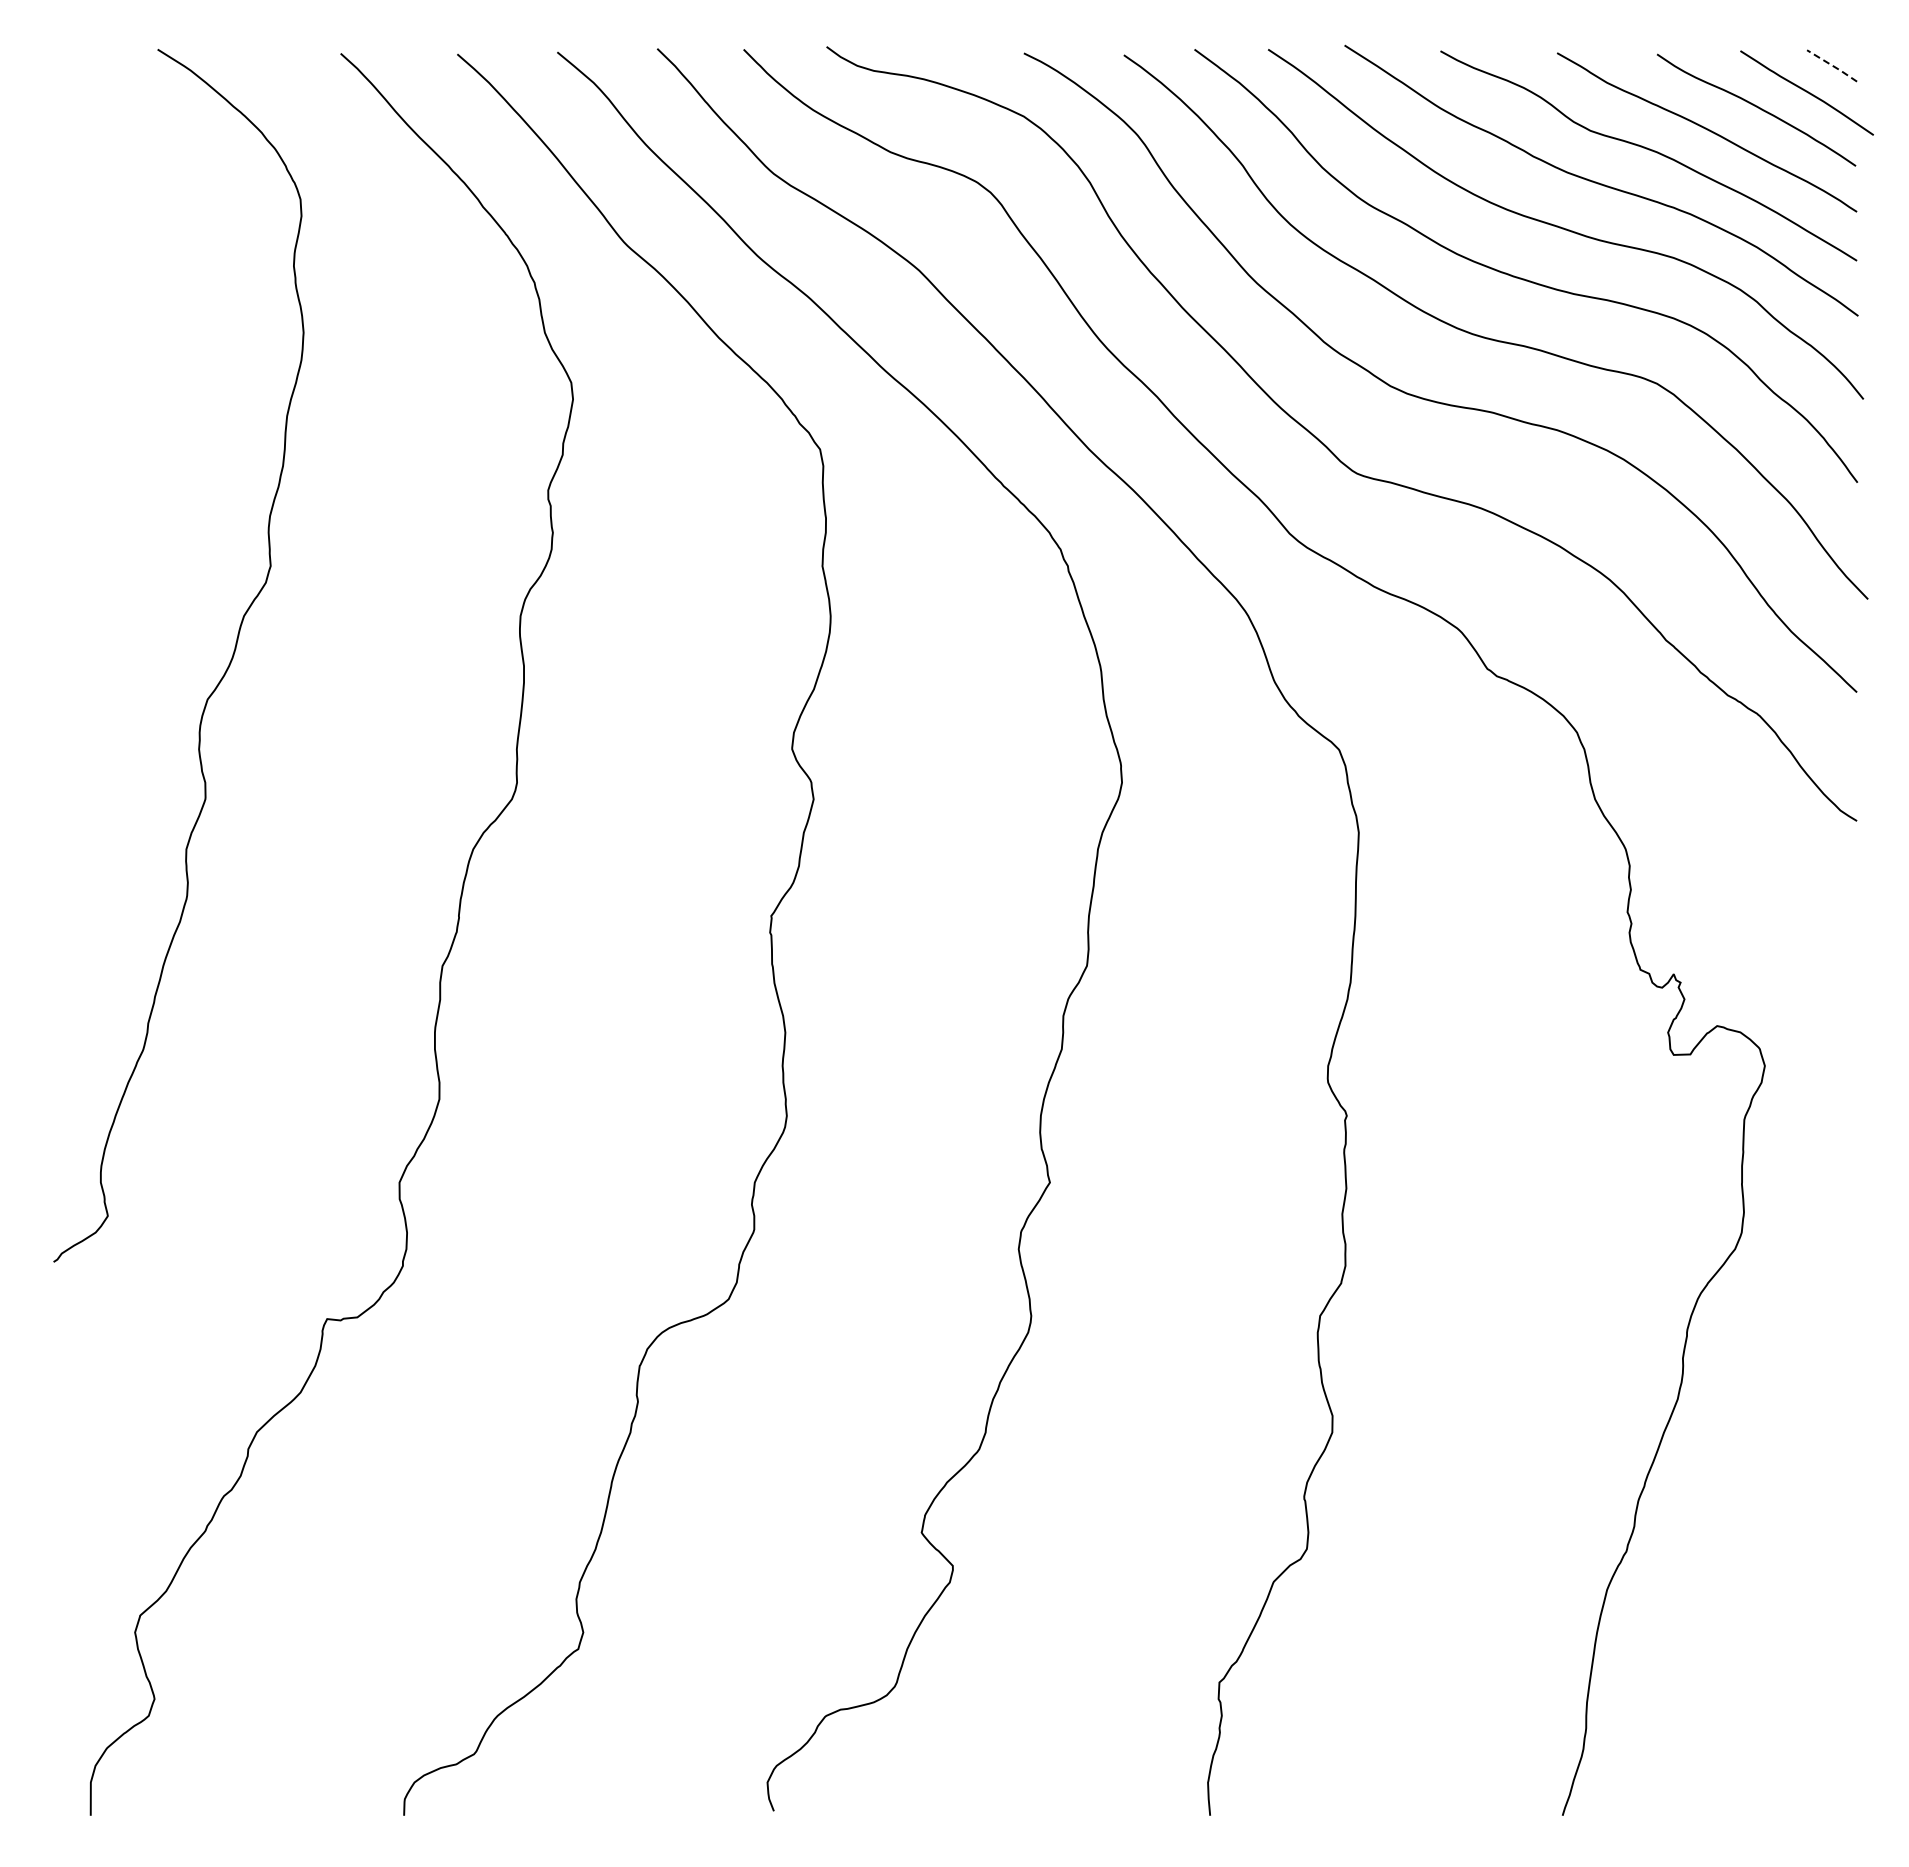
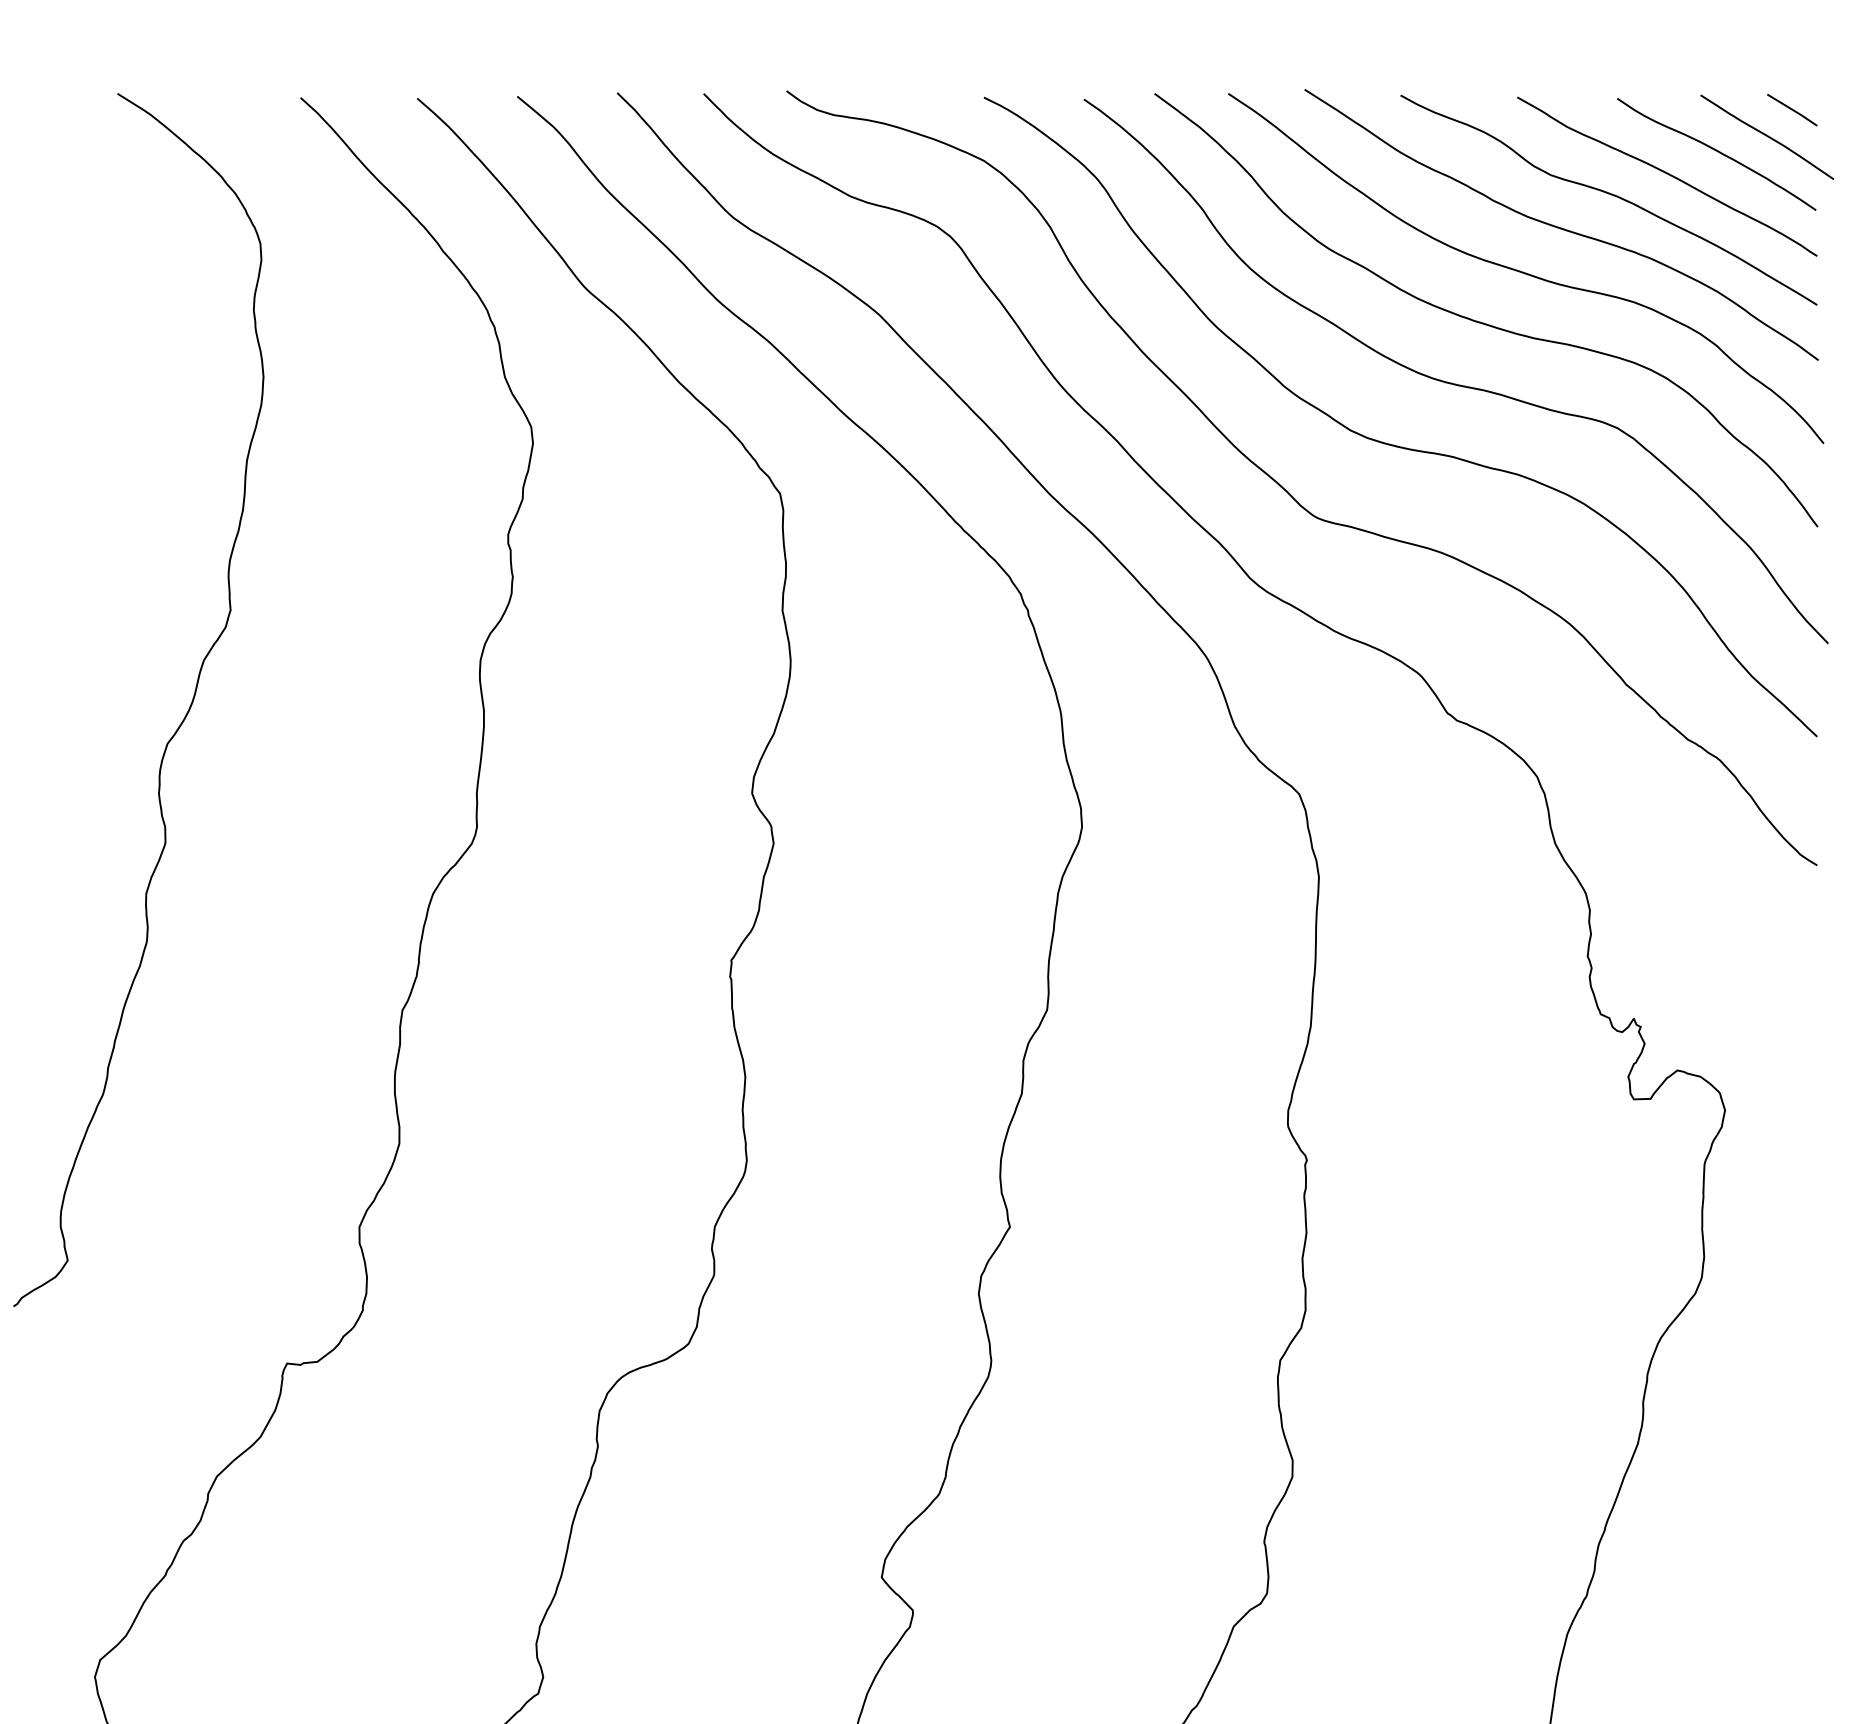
line: (1832, 65) -> (1792, 109), dashed -> solid

